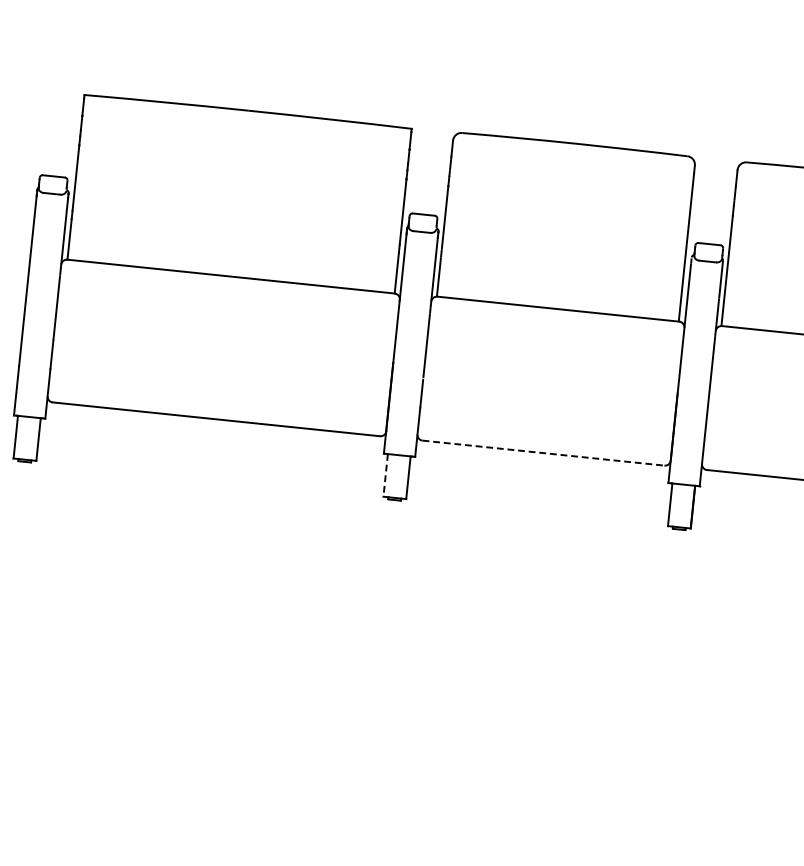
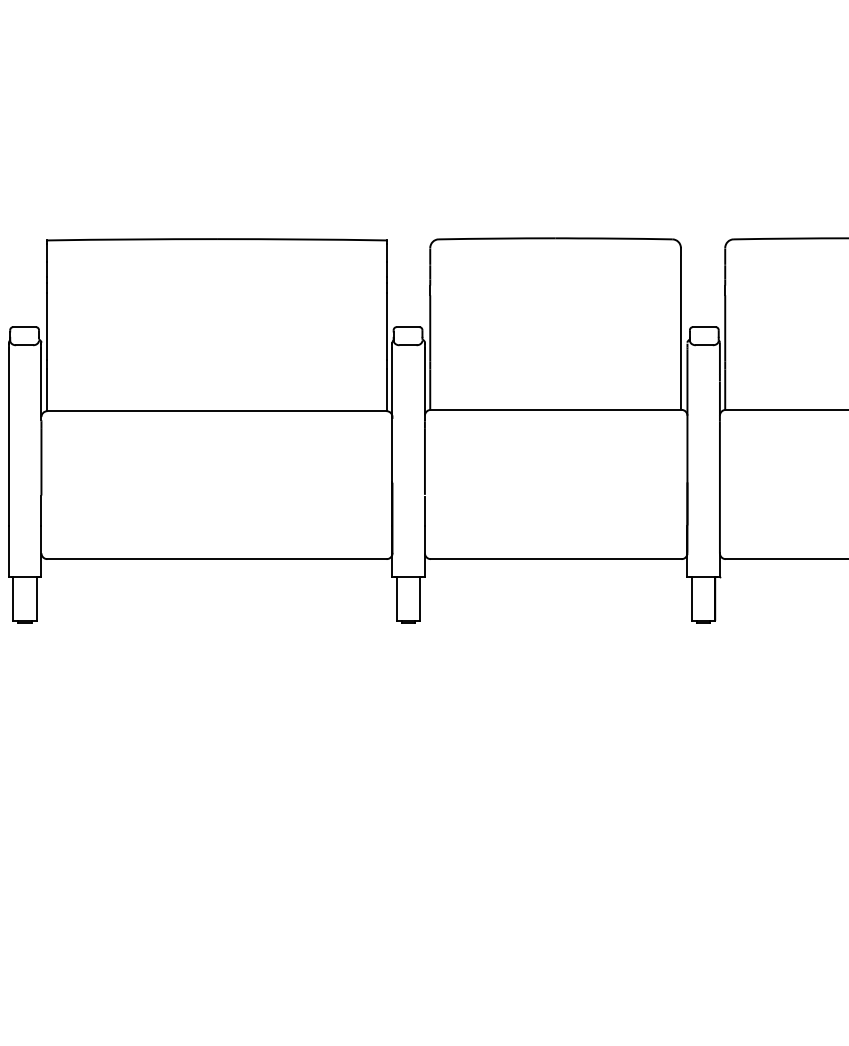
line: (543, 453) -> (556, 559), dashed -> solid
line: (385, 476) -> (396, 599), dashed -> solid

